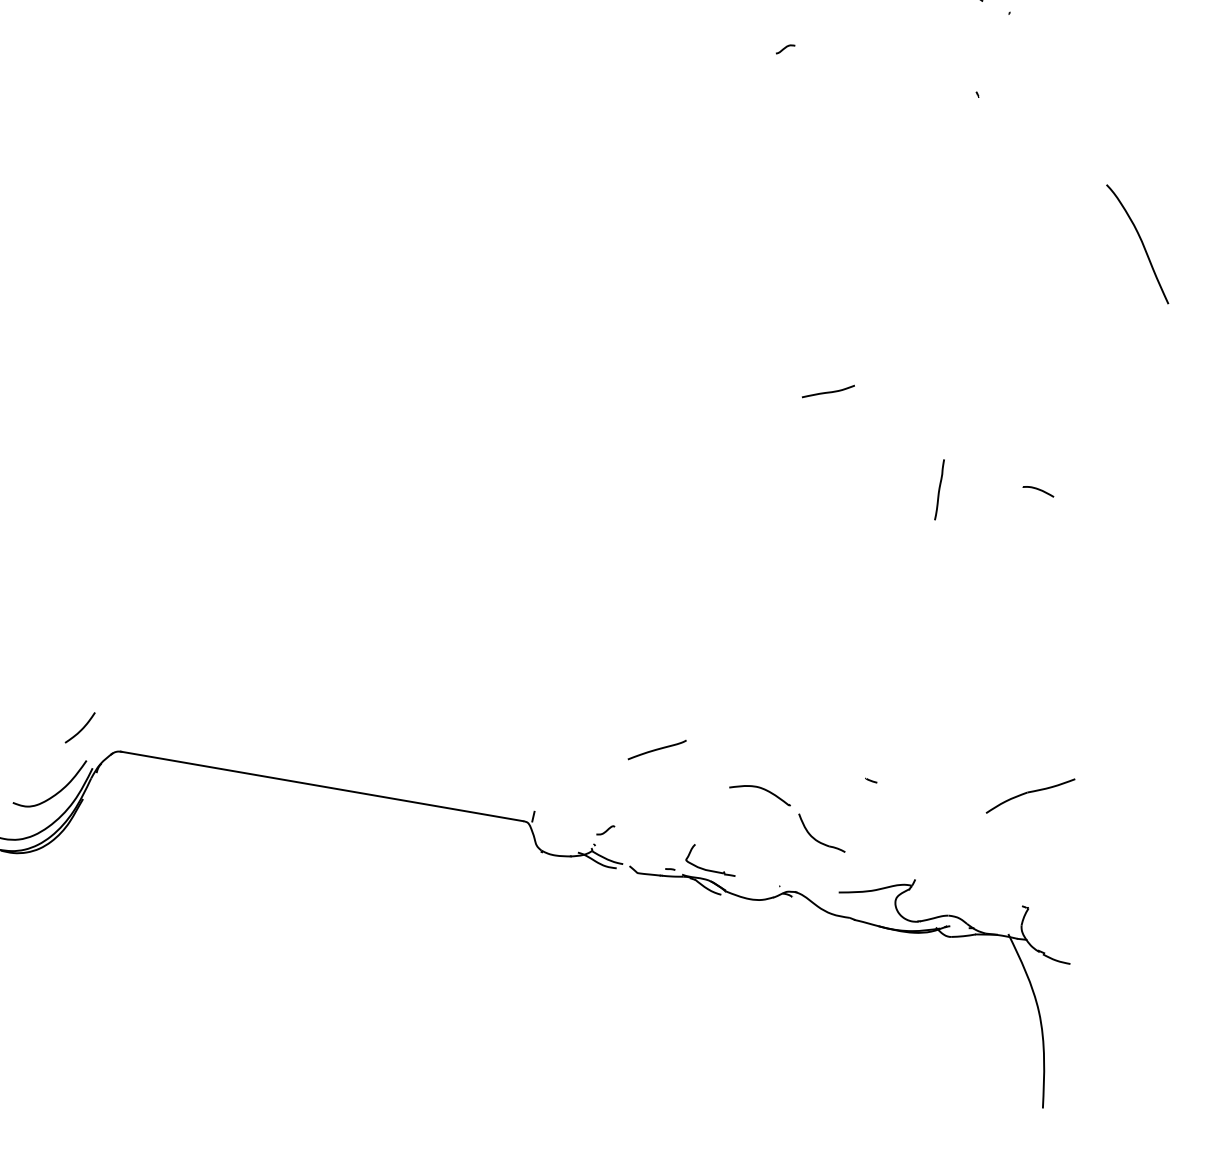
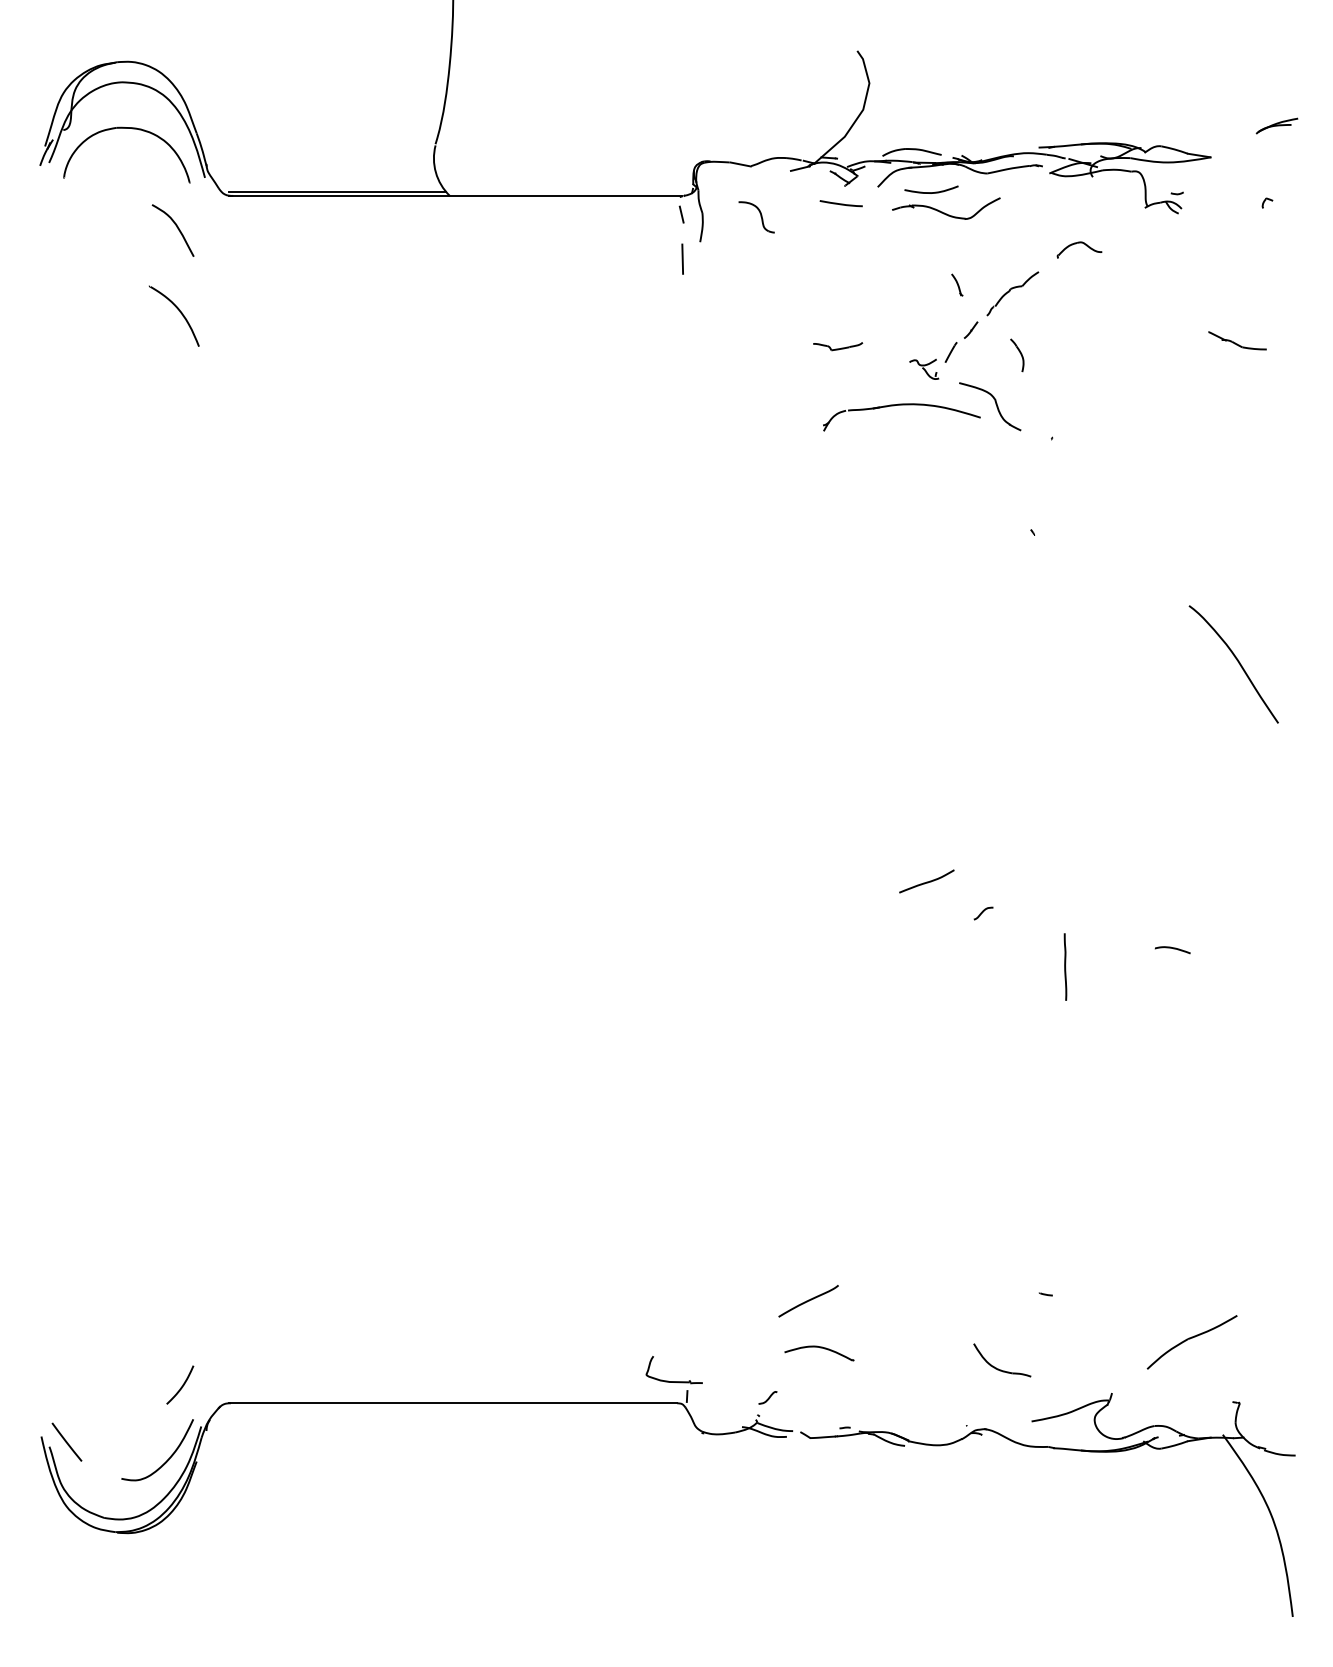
curve: (785, 48) -> (983, 912), moved
part: (760, 793) -> (819, 1353), moved
part: (1029, 796) -> (1191, 1342), moved
part: (709, 870) -> (673, 1381), moved

